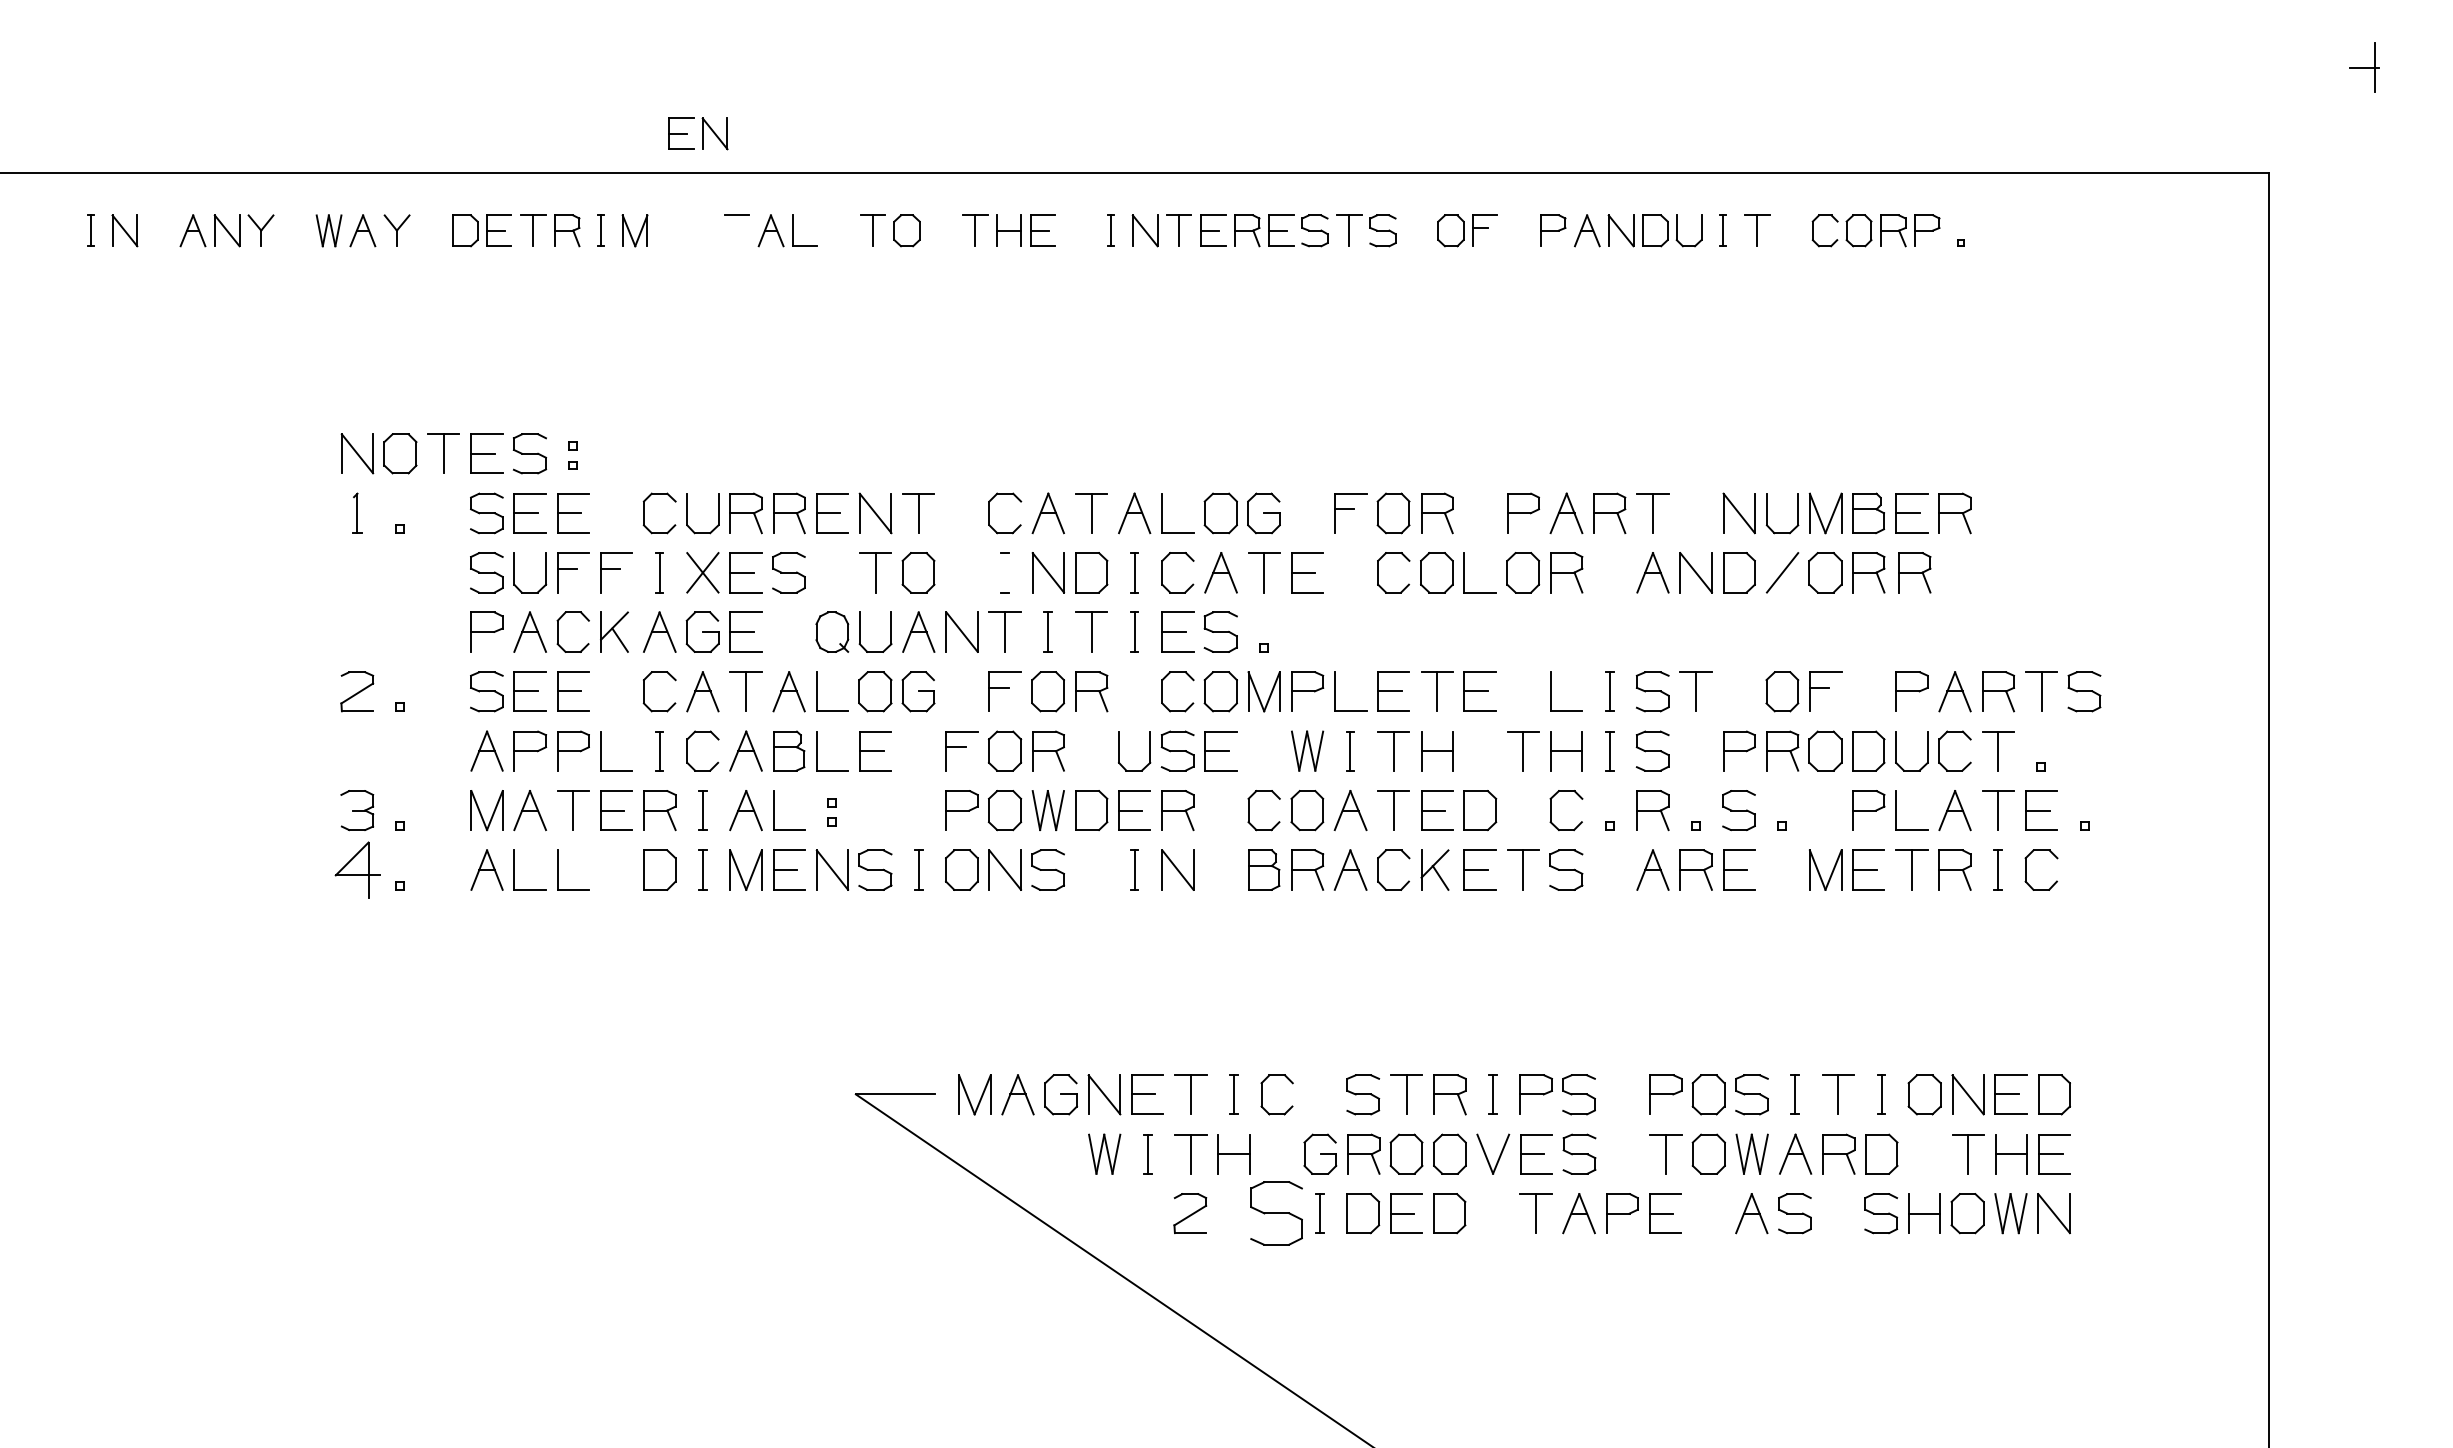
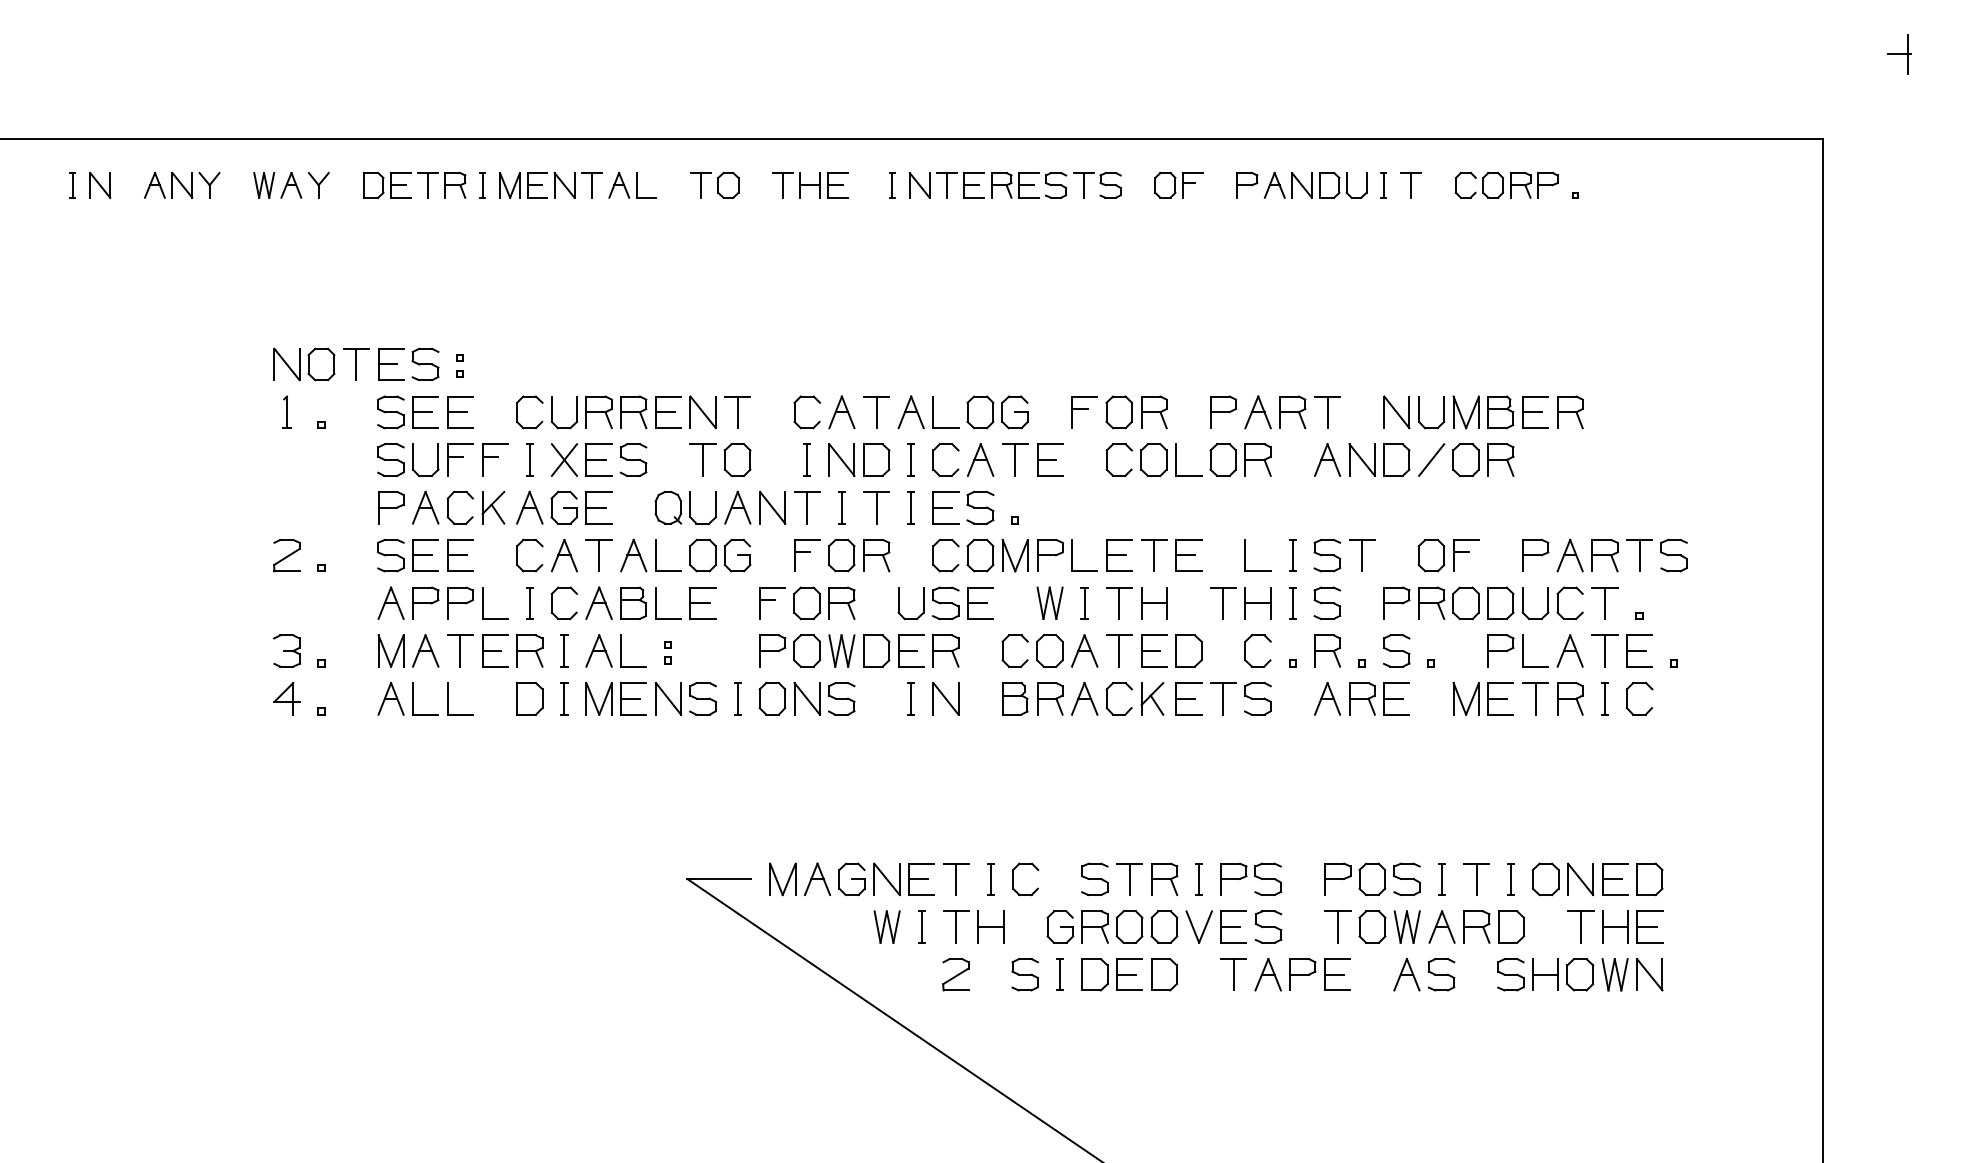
part: (698, 133) -> (551, 185), moved
line: (737, 230) -> (592, 185), added
line: (1005, 572) -> (807, 459), added
part: (1914, 572) -> (1537, 459), removed
part: (356, 869) -> (286, 698), size x0.71
part: (1276, 1213) -> (1025, 974), size x0.62

